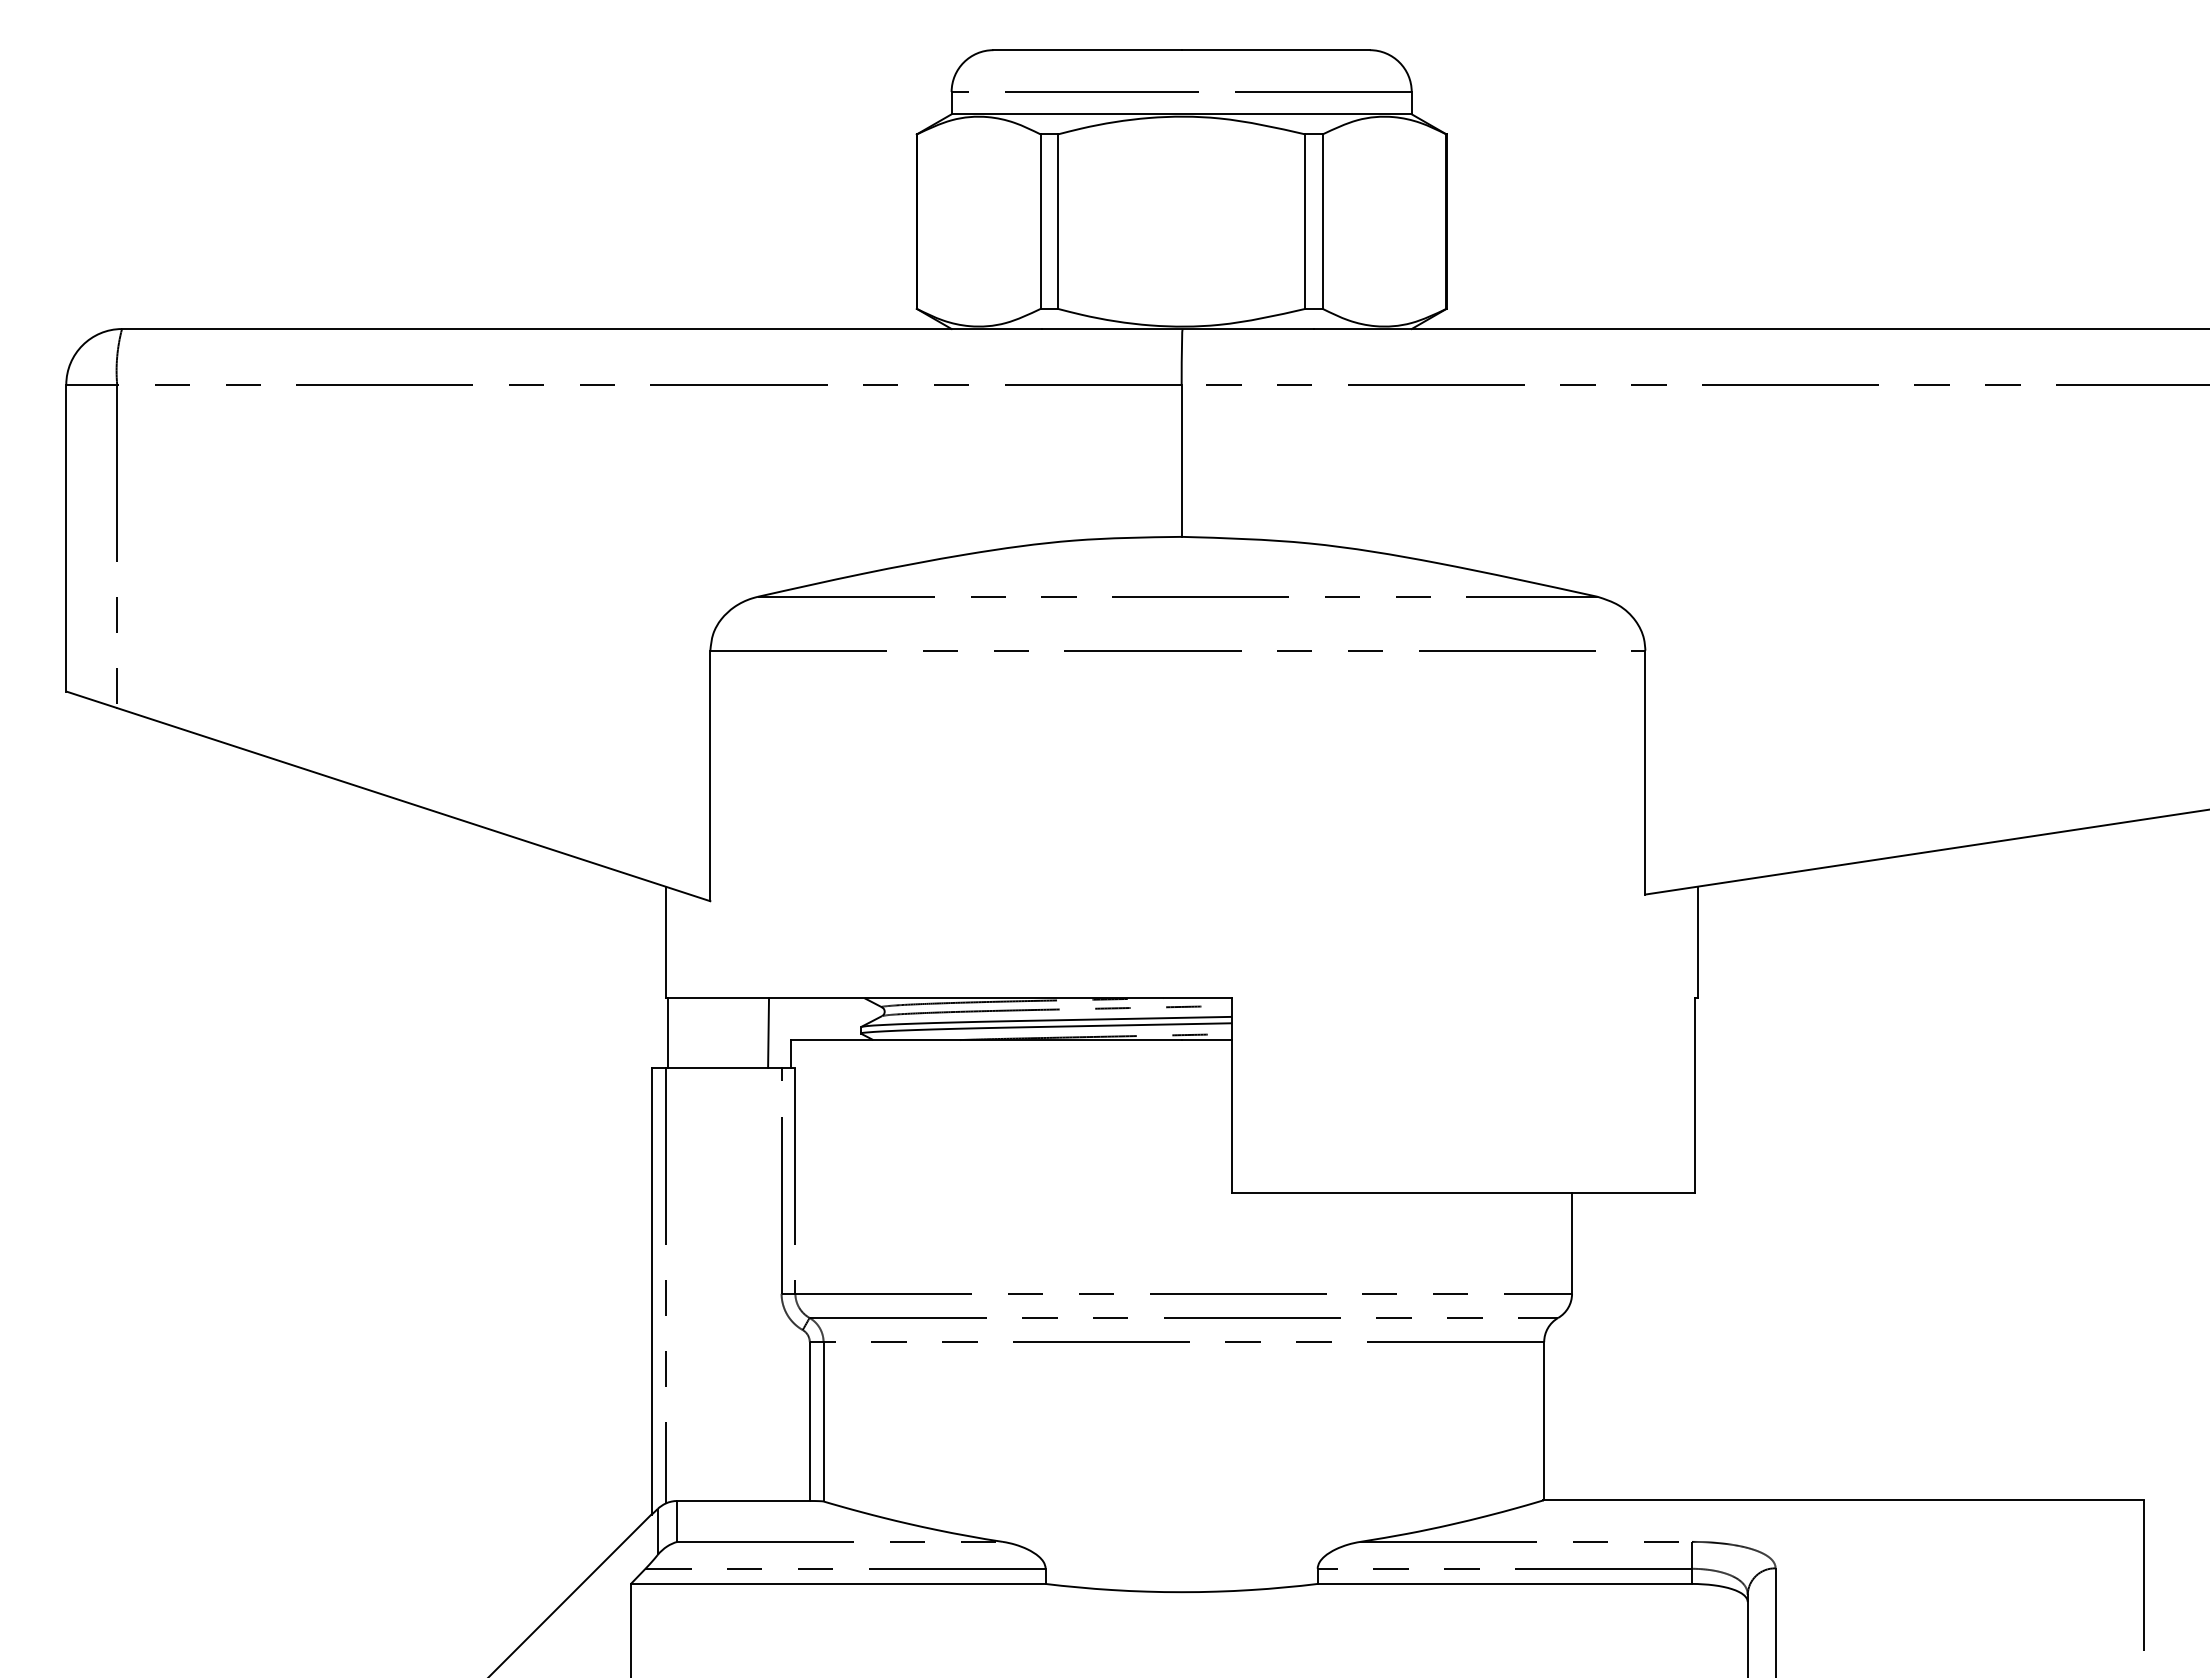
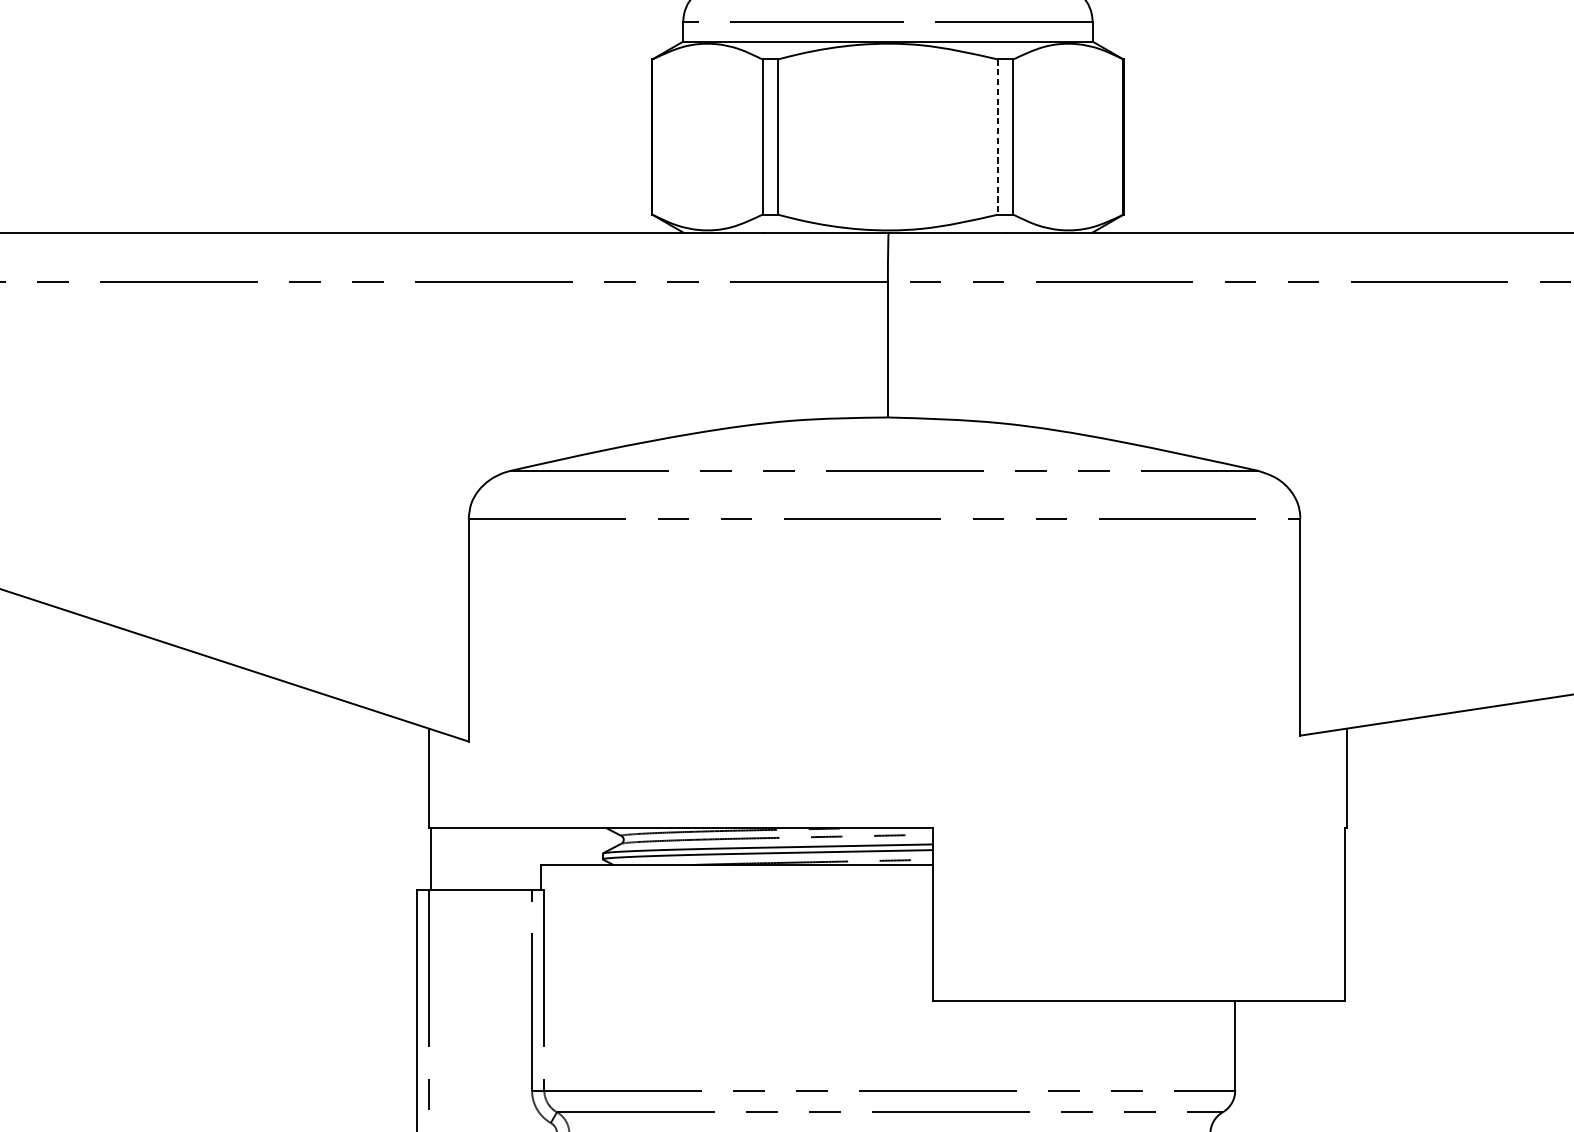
line: (1305, 222) -> (998, 137), solid -> dashed
line: (768, 1032) -> (520, 858), removed

